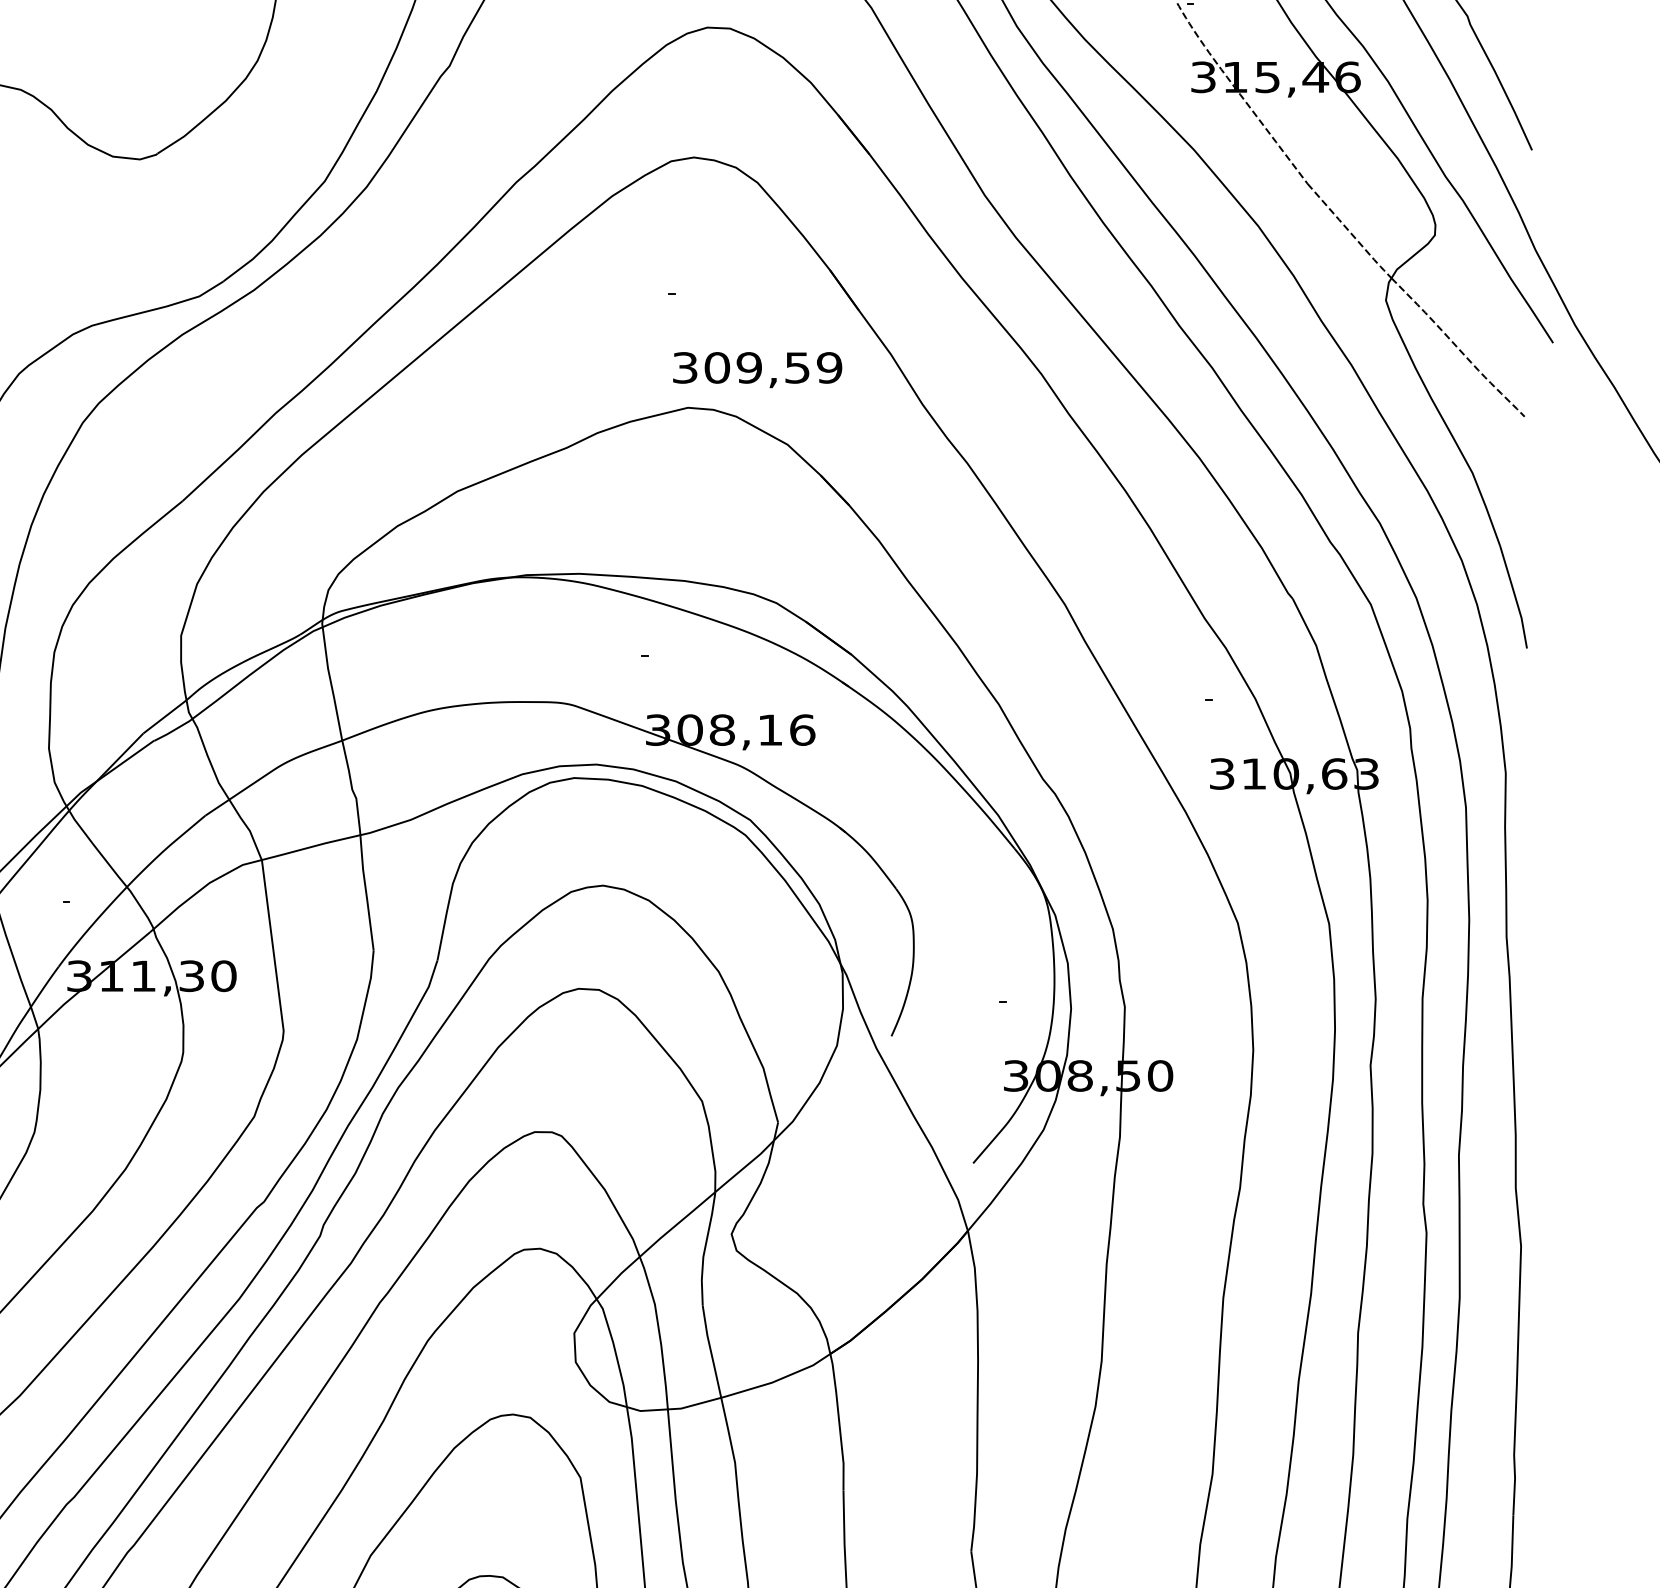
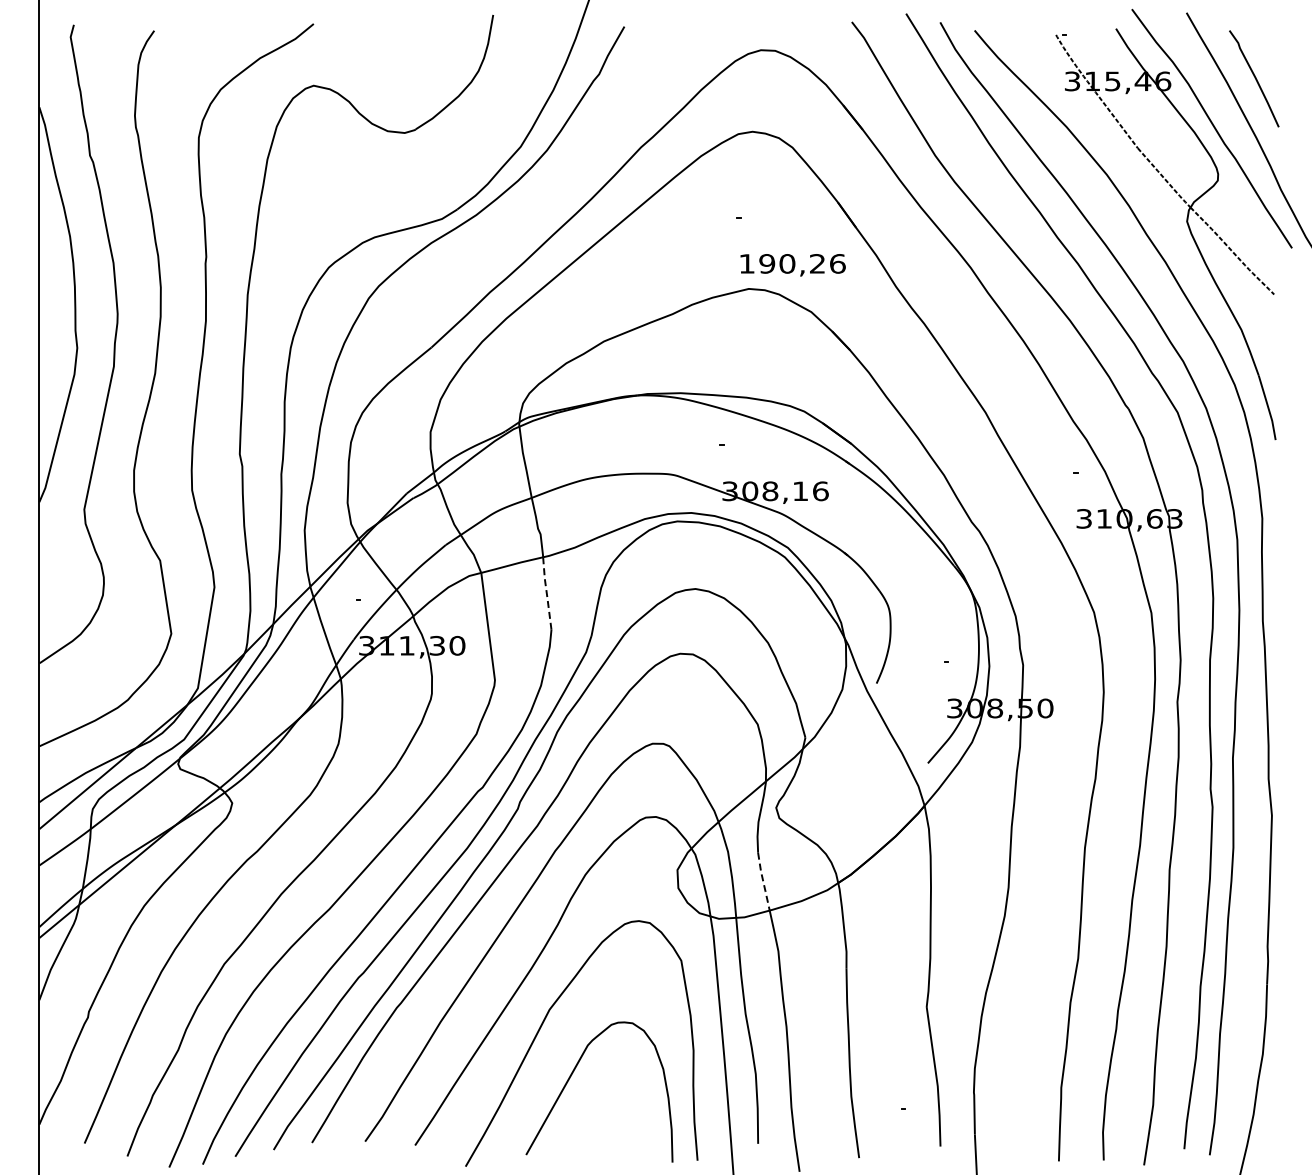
text: (757, 367) -> (792, 263), 309,59 -> 190,26
line: (365, 892) -> (546, 593), solid -> dashed
line: (711, 1351) -> (763, 881), solid -> dashed

